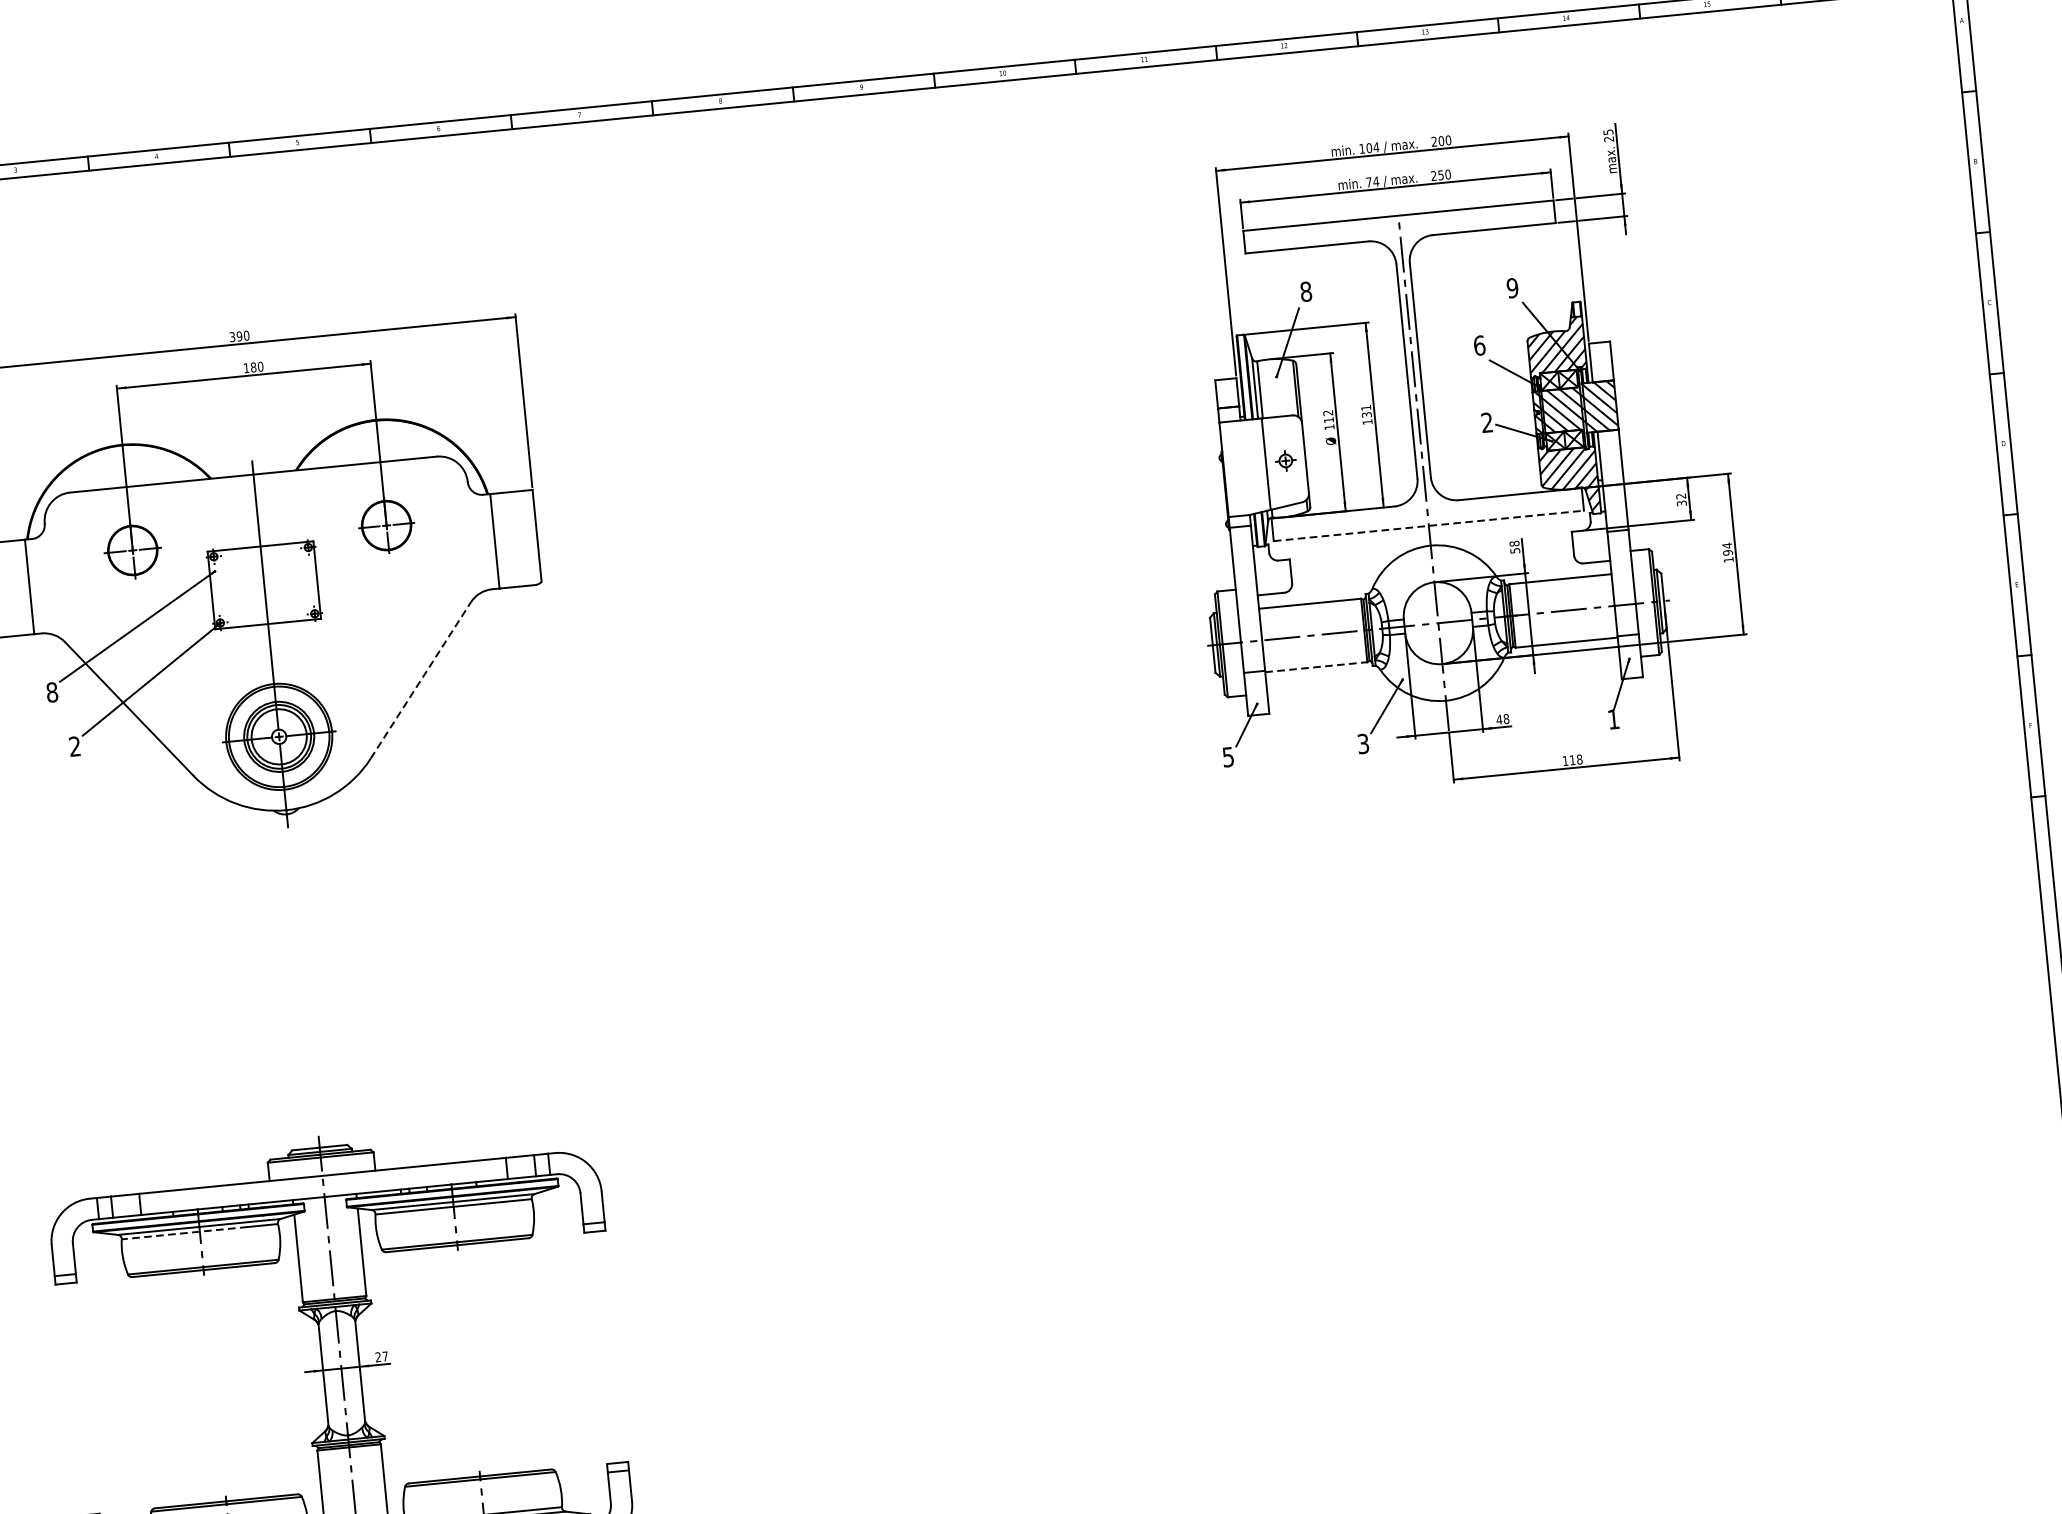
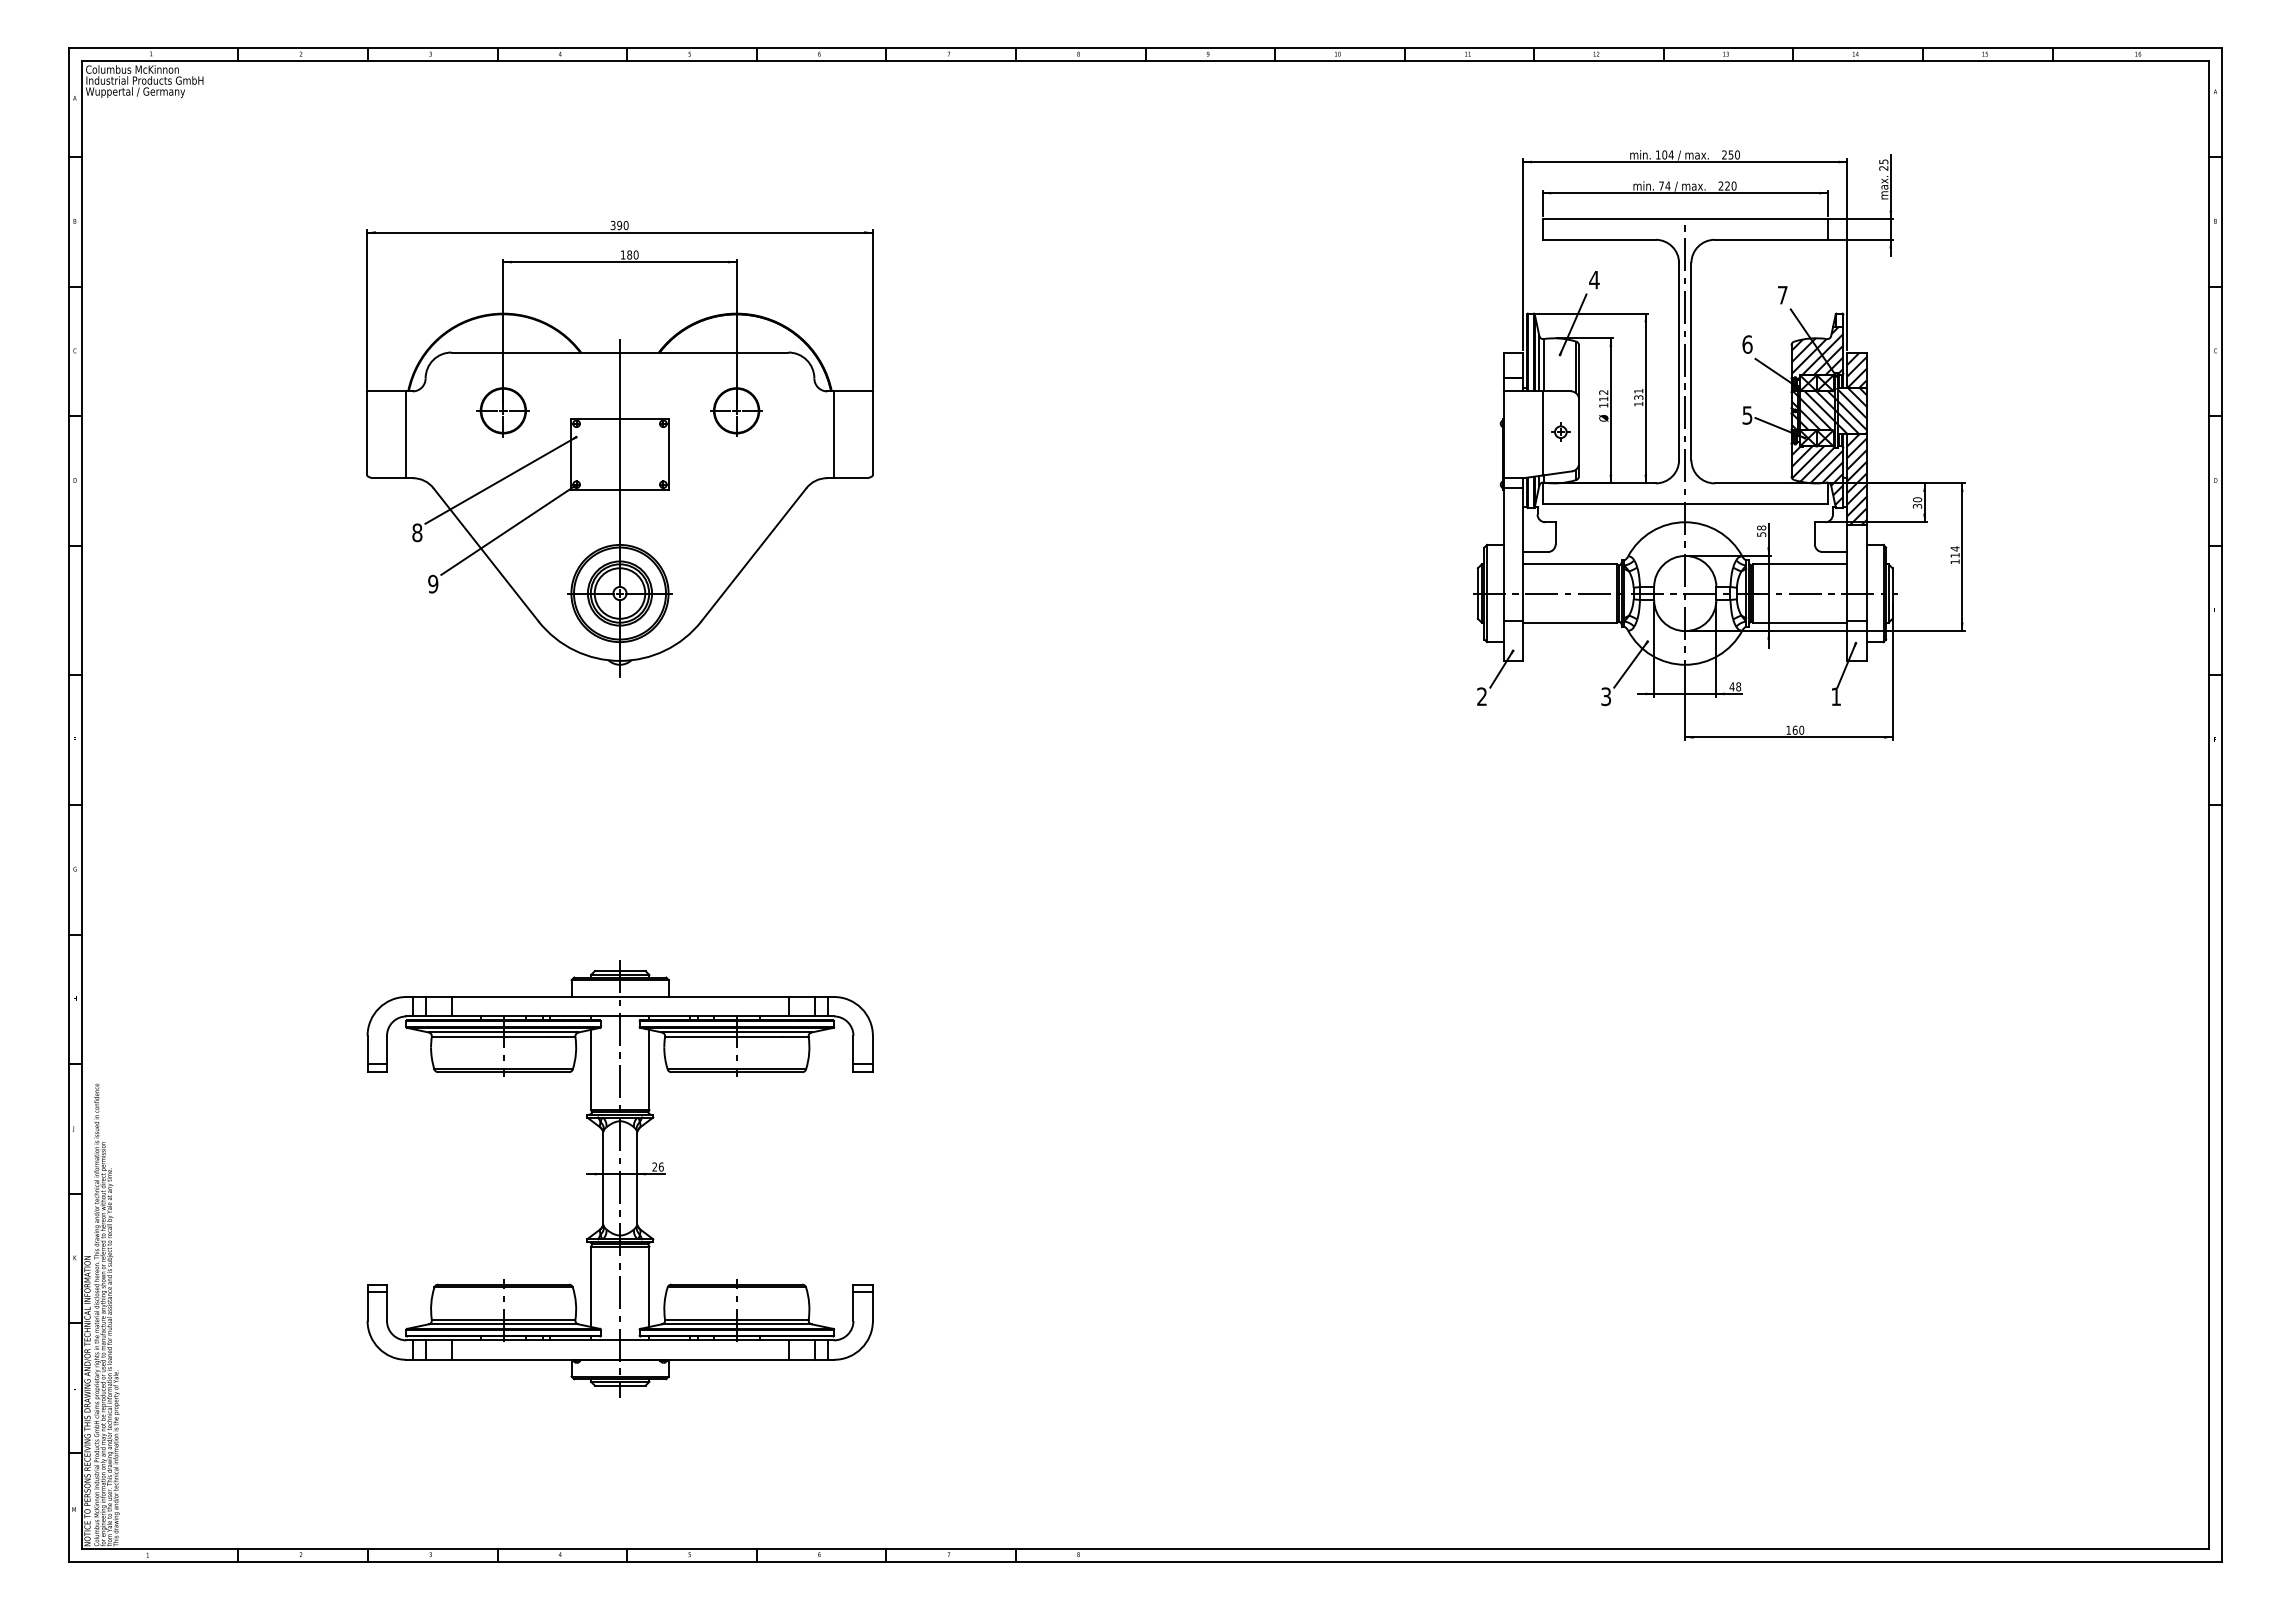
text: (1440, 140) -> (1730, 154), 200 -> 250
text: (1440, 174) -> (1727, 185), 250 -> 220
text: (1512, 287) -> (1782, 294), 9 -> 7
text: (1306, 291) -> (1594, 279), 8 -> 4
hatch: (1600, 362) -> (1856, 370), added
text: (1487, 422) -> (1747, 415), 2 -> 5
hatch: (1612, 480) -> (1856, 479), added
text: (1681, 496) -> (1917, 499), 32 -> 30
line: (1429, 526) -> (1685, 504), dashed -> solid
text: (1727, 551) -> (1954, 554), 194 -> 114
line: (1316, 666) -> (1570, 622), dashed -> solid
line: (420, 680) -> (753, 554), dashed -> solid
text: (75, 746) -> (433, 584), 2 -> 9
text: (1227, 756) -> (1481, 696), 5 -> 2
text: (1576, 759) -> (1798, 729), 118 -> 160
line: (184, 1232) -> (489, 1036), dashed -> solid
text: (384, 1356) -> (660, 1166), 27 -> 26

